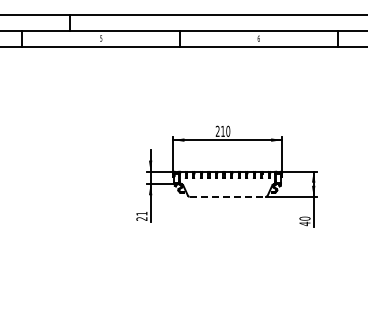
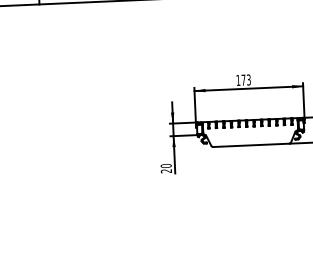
text: (222, 130) -> (243, 79), 210 -> 173
line: (228, 196) -> (251, 144), dashed -> solid
text: (141, 213) -> (165, 165), 21 -> 20

